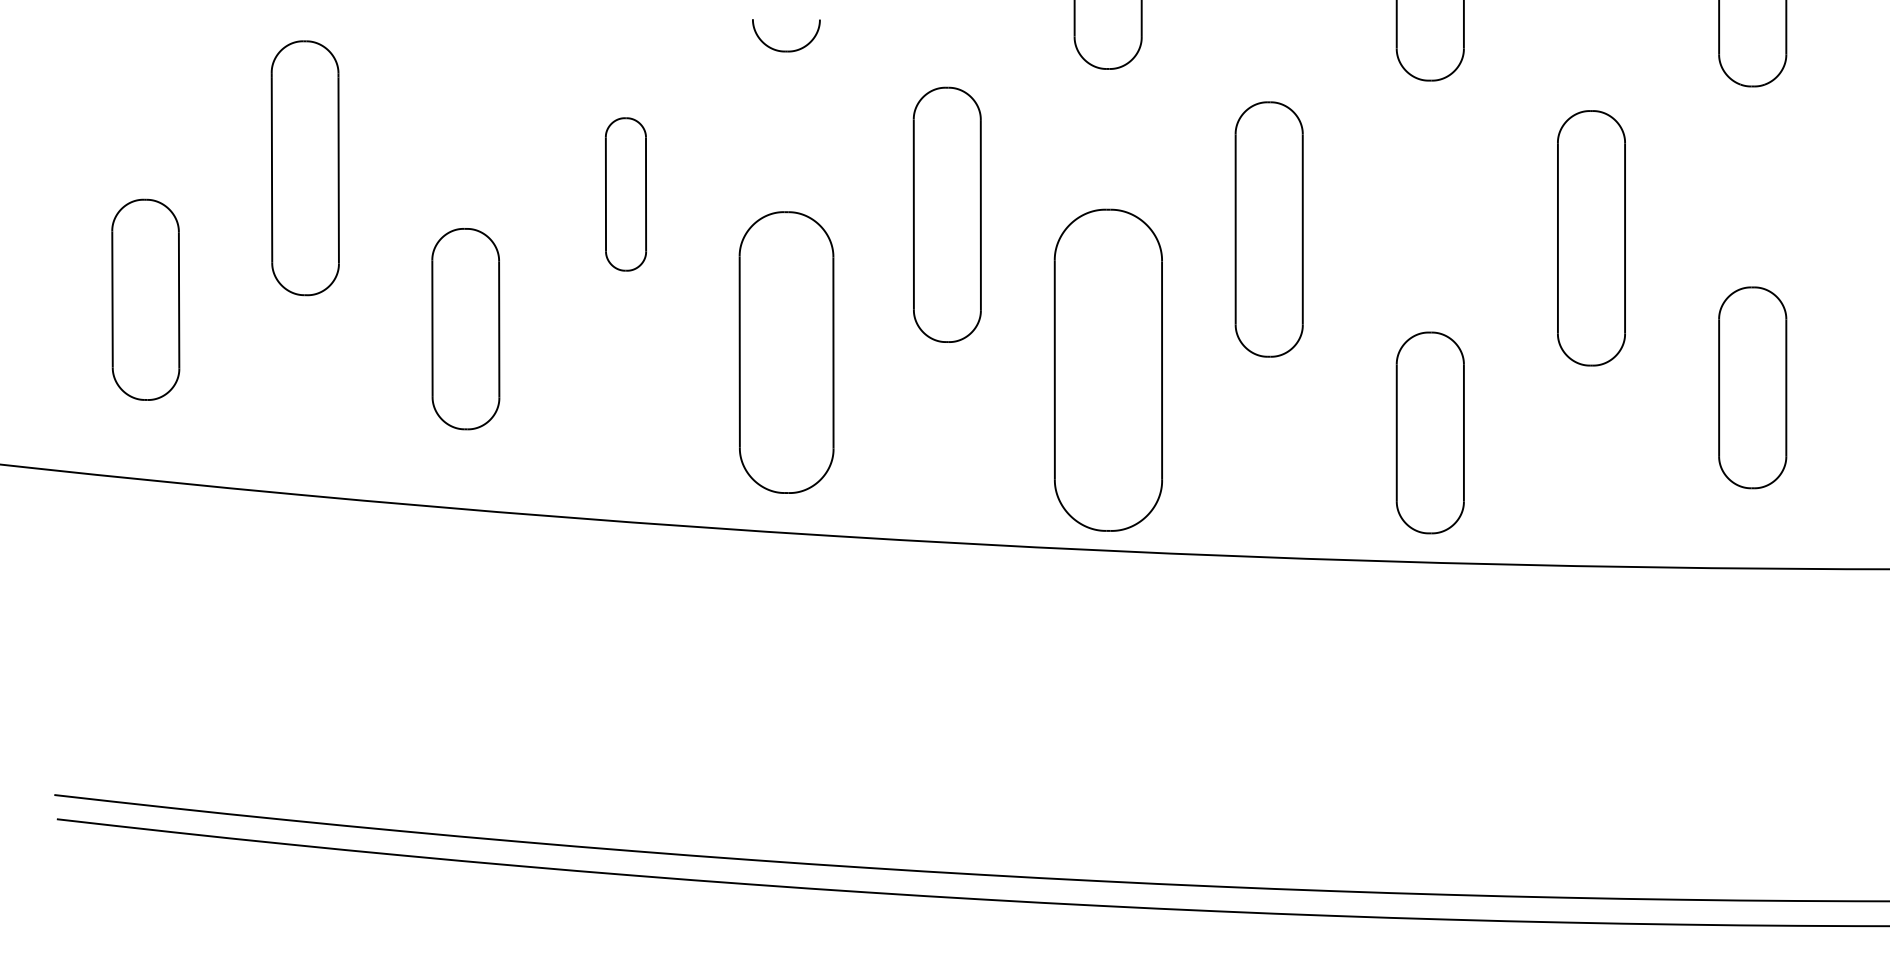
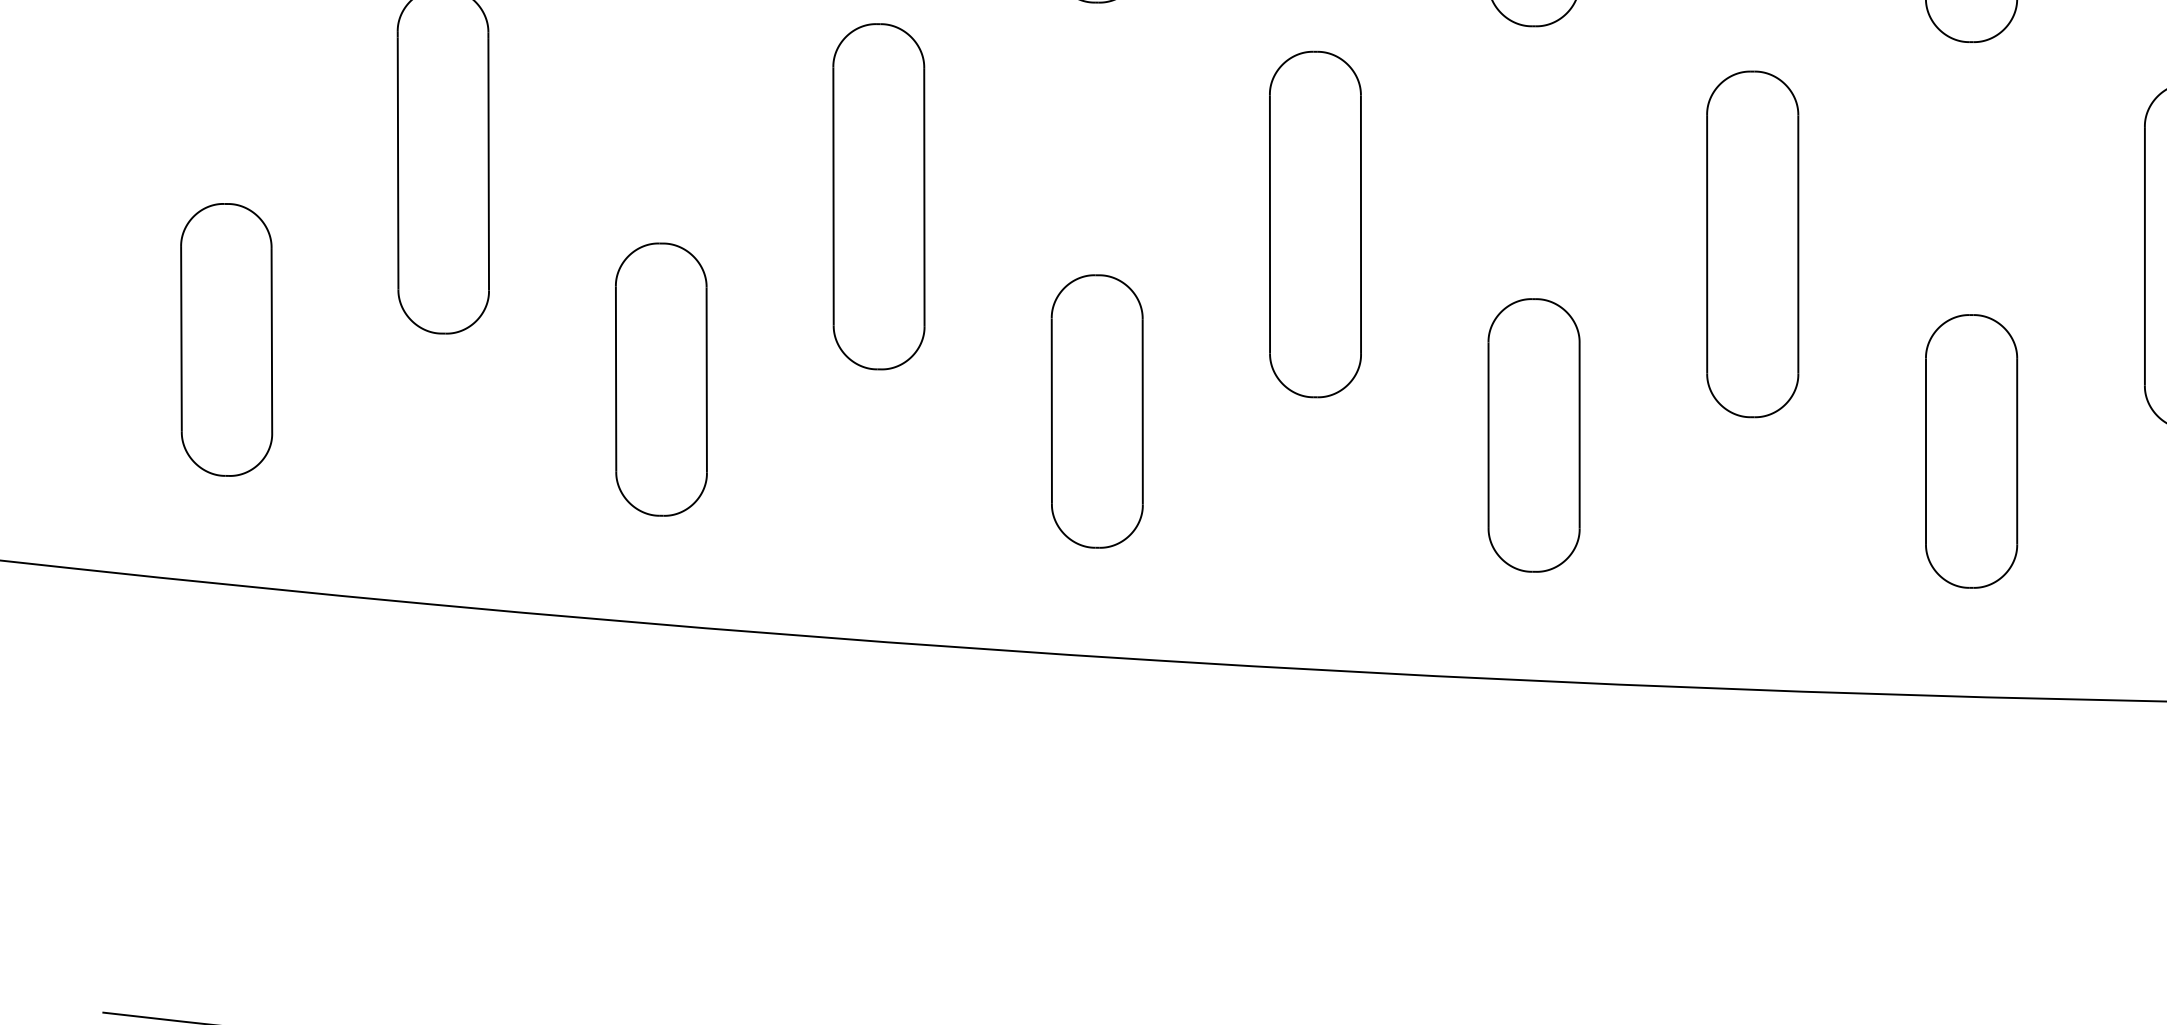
part: (625, 194) -> (878, 196), size x1.67
part: (786, 352) -> (1096, 411), size x0.71
part: (1107, 369) -> (1533, 434), size x0.62
part: (1429, 432) -> (1970, 450), moved

